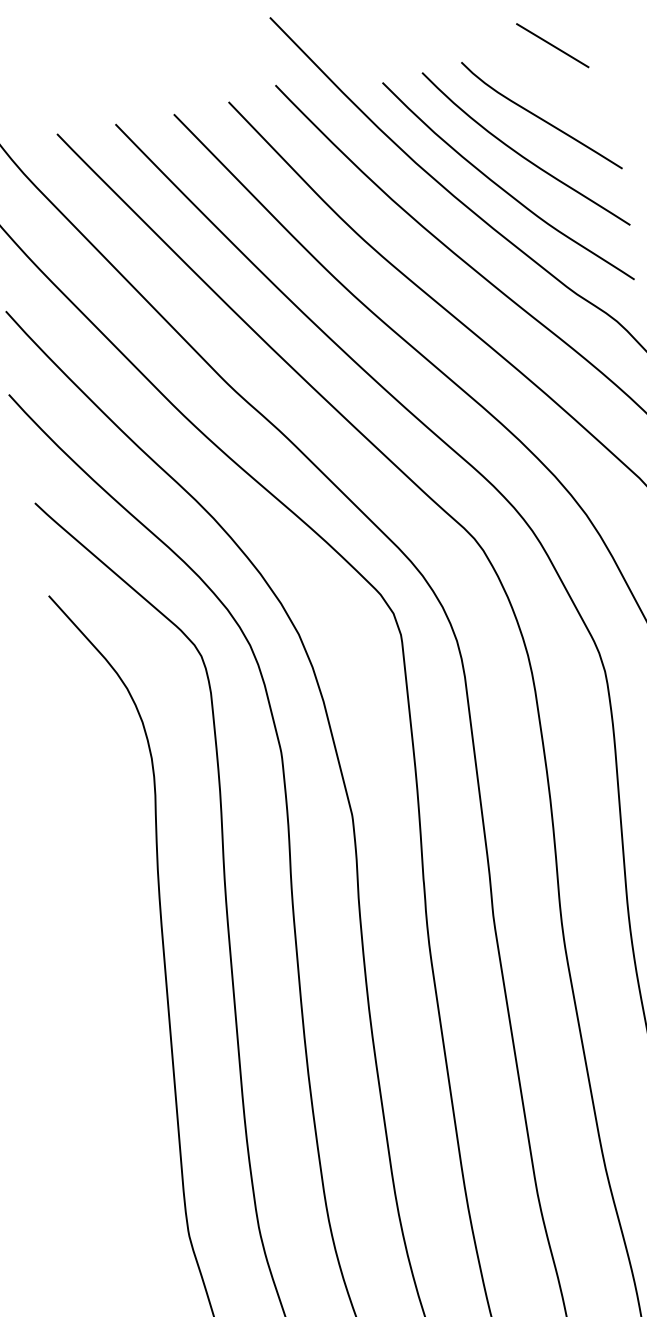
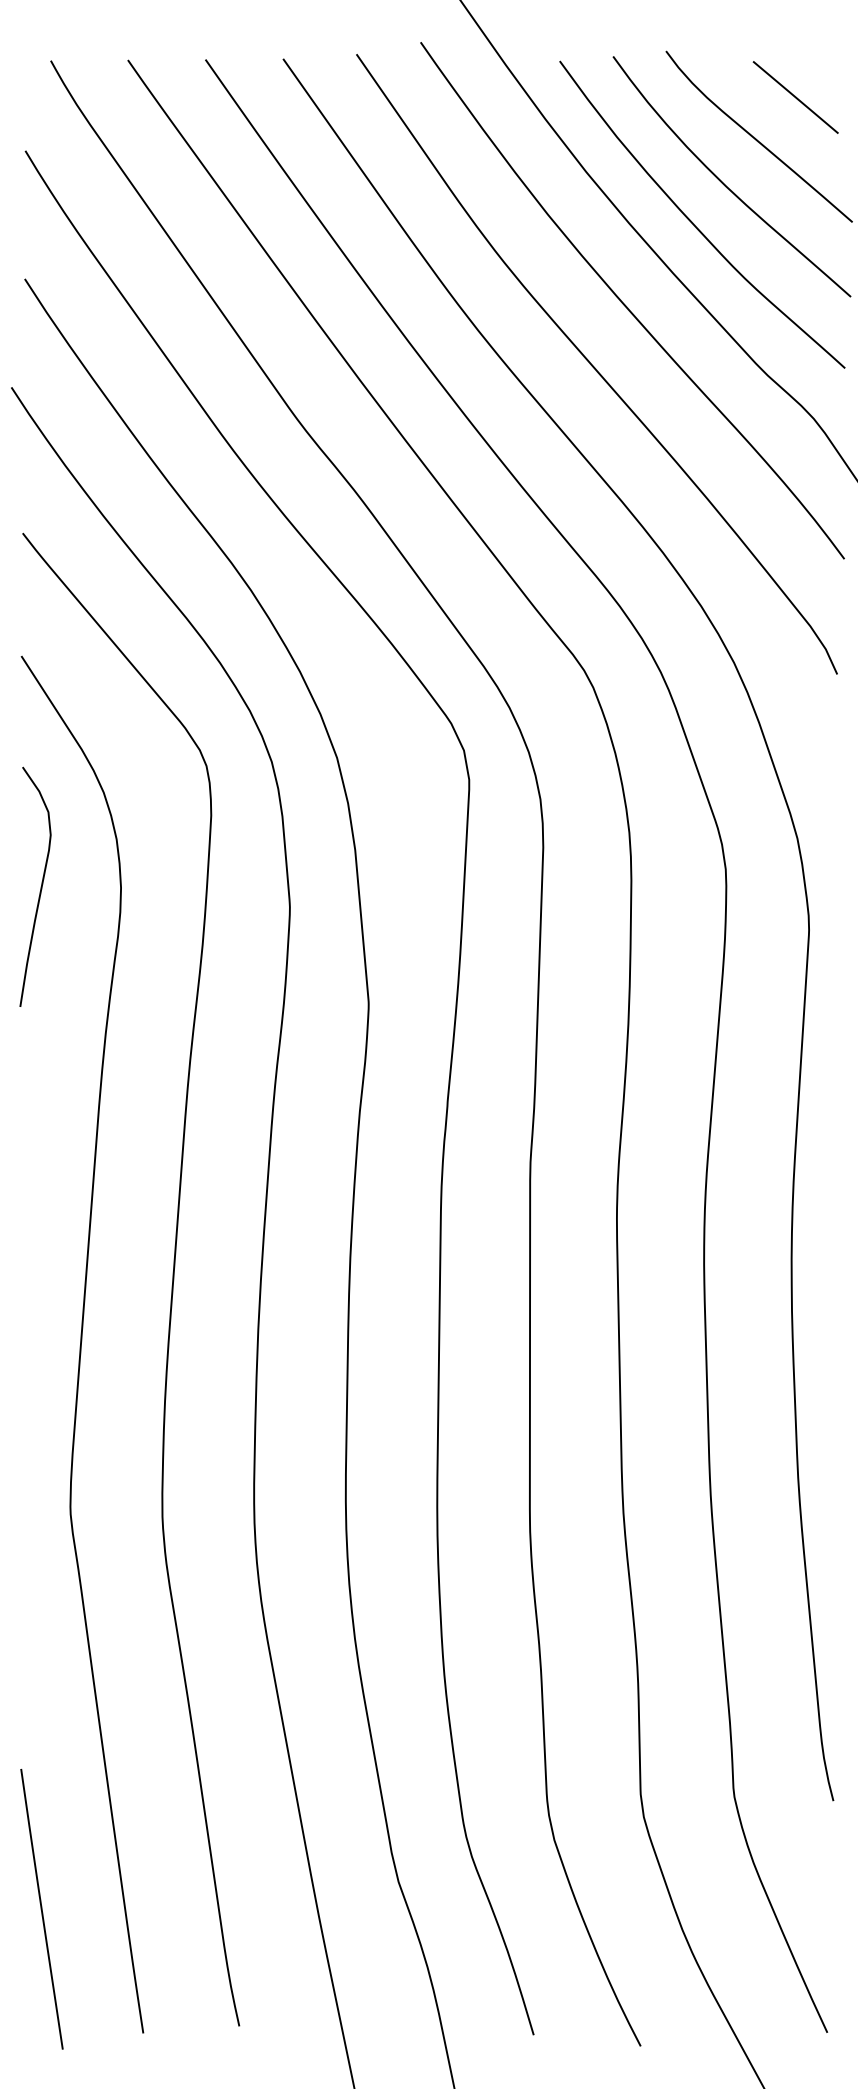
line: (552, 45) -> (795, 97), moved
curve: (90, 767) -> (40, 886), added

